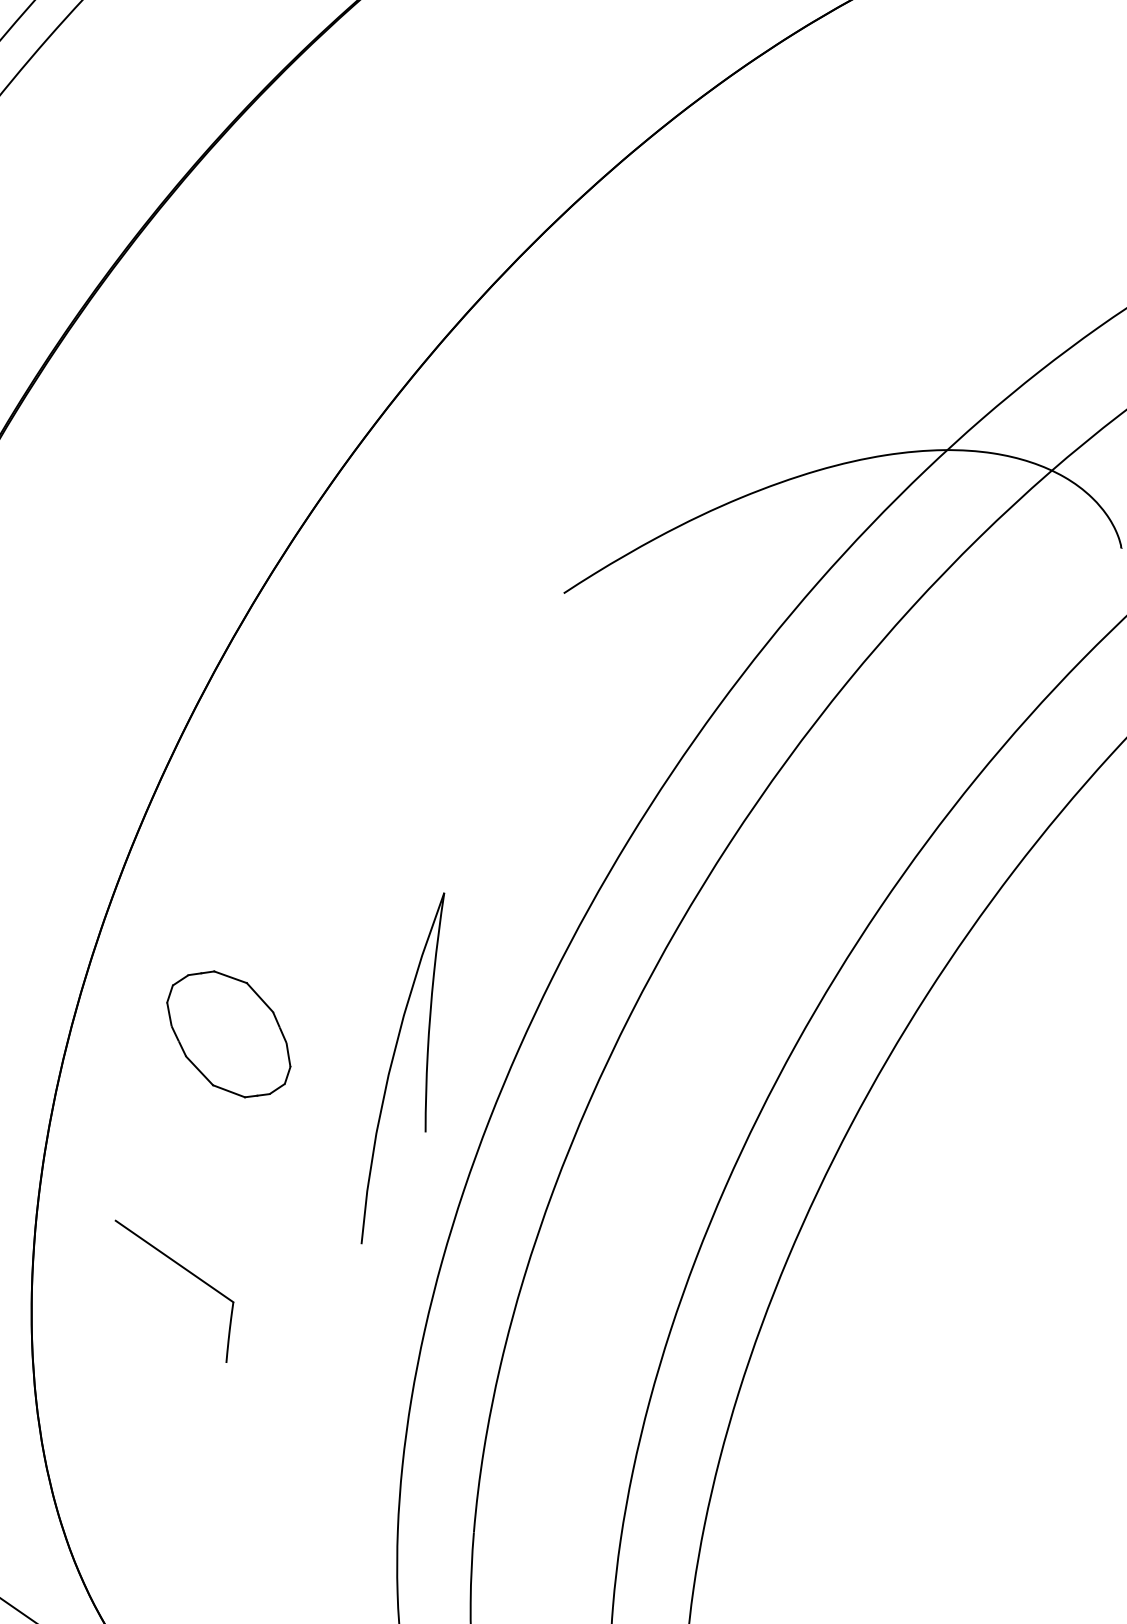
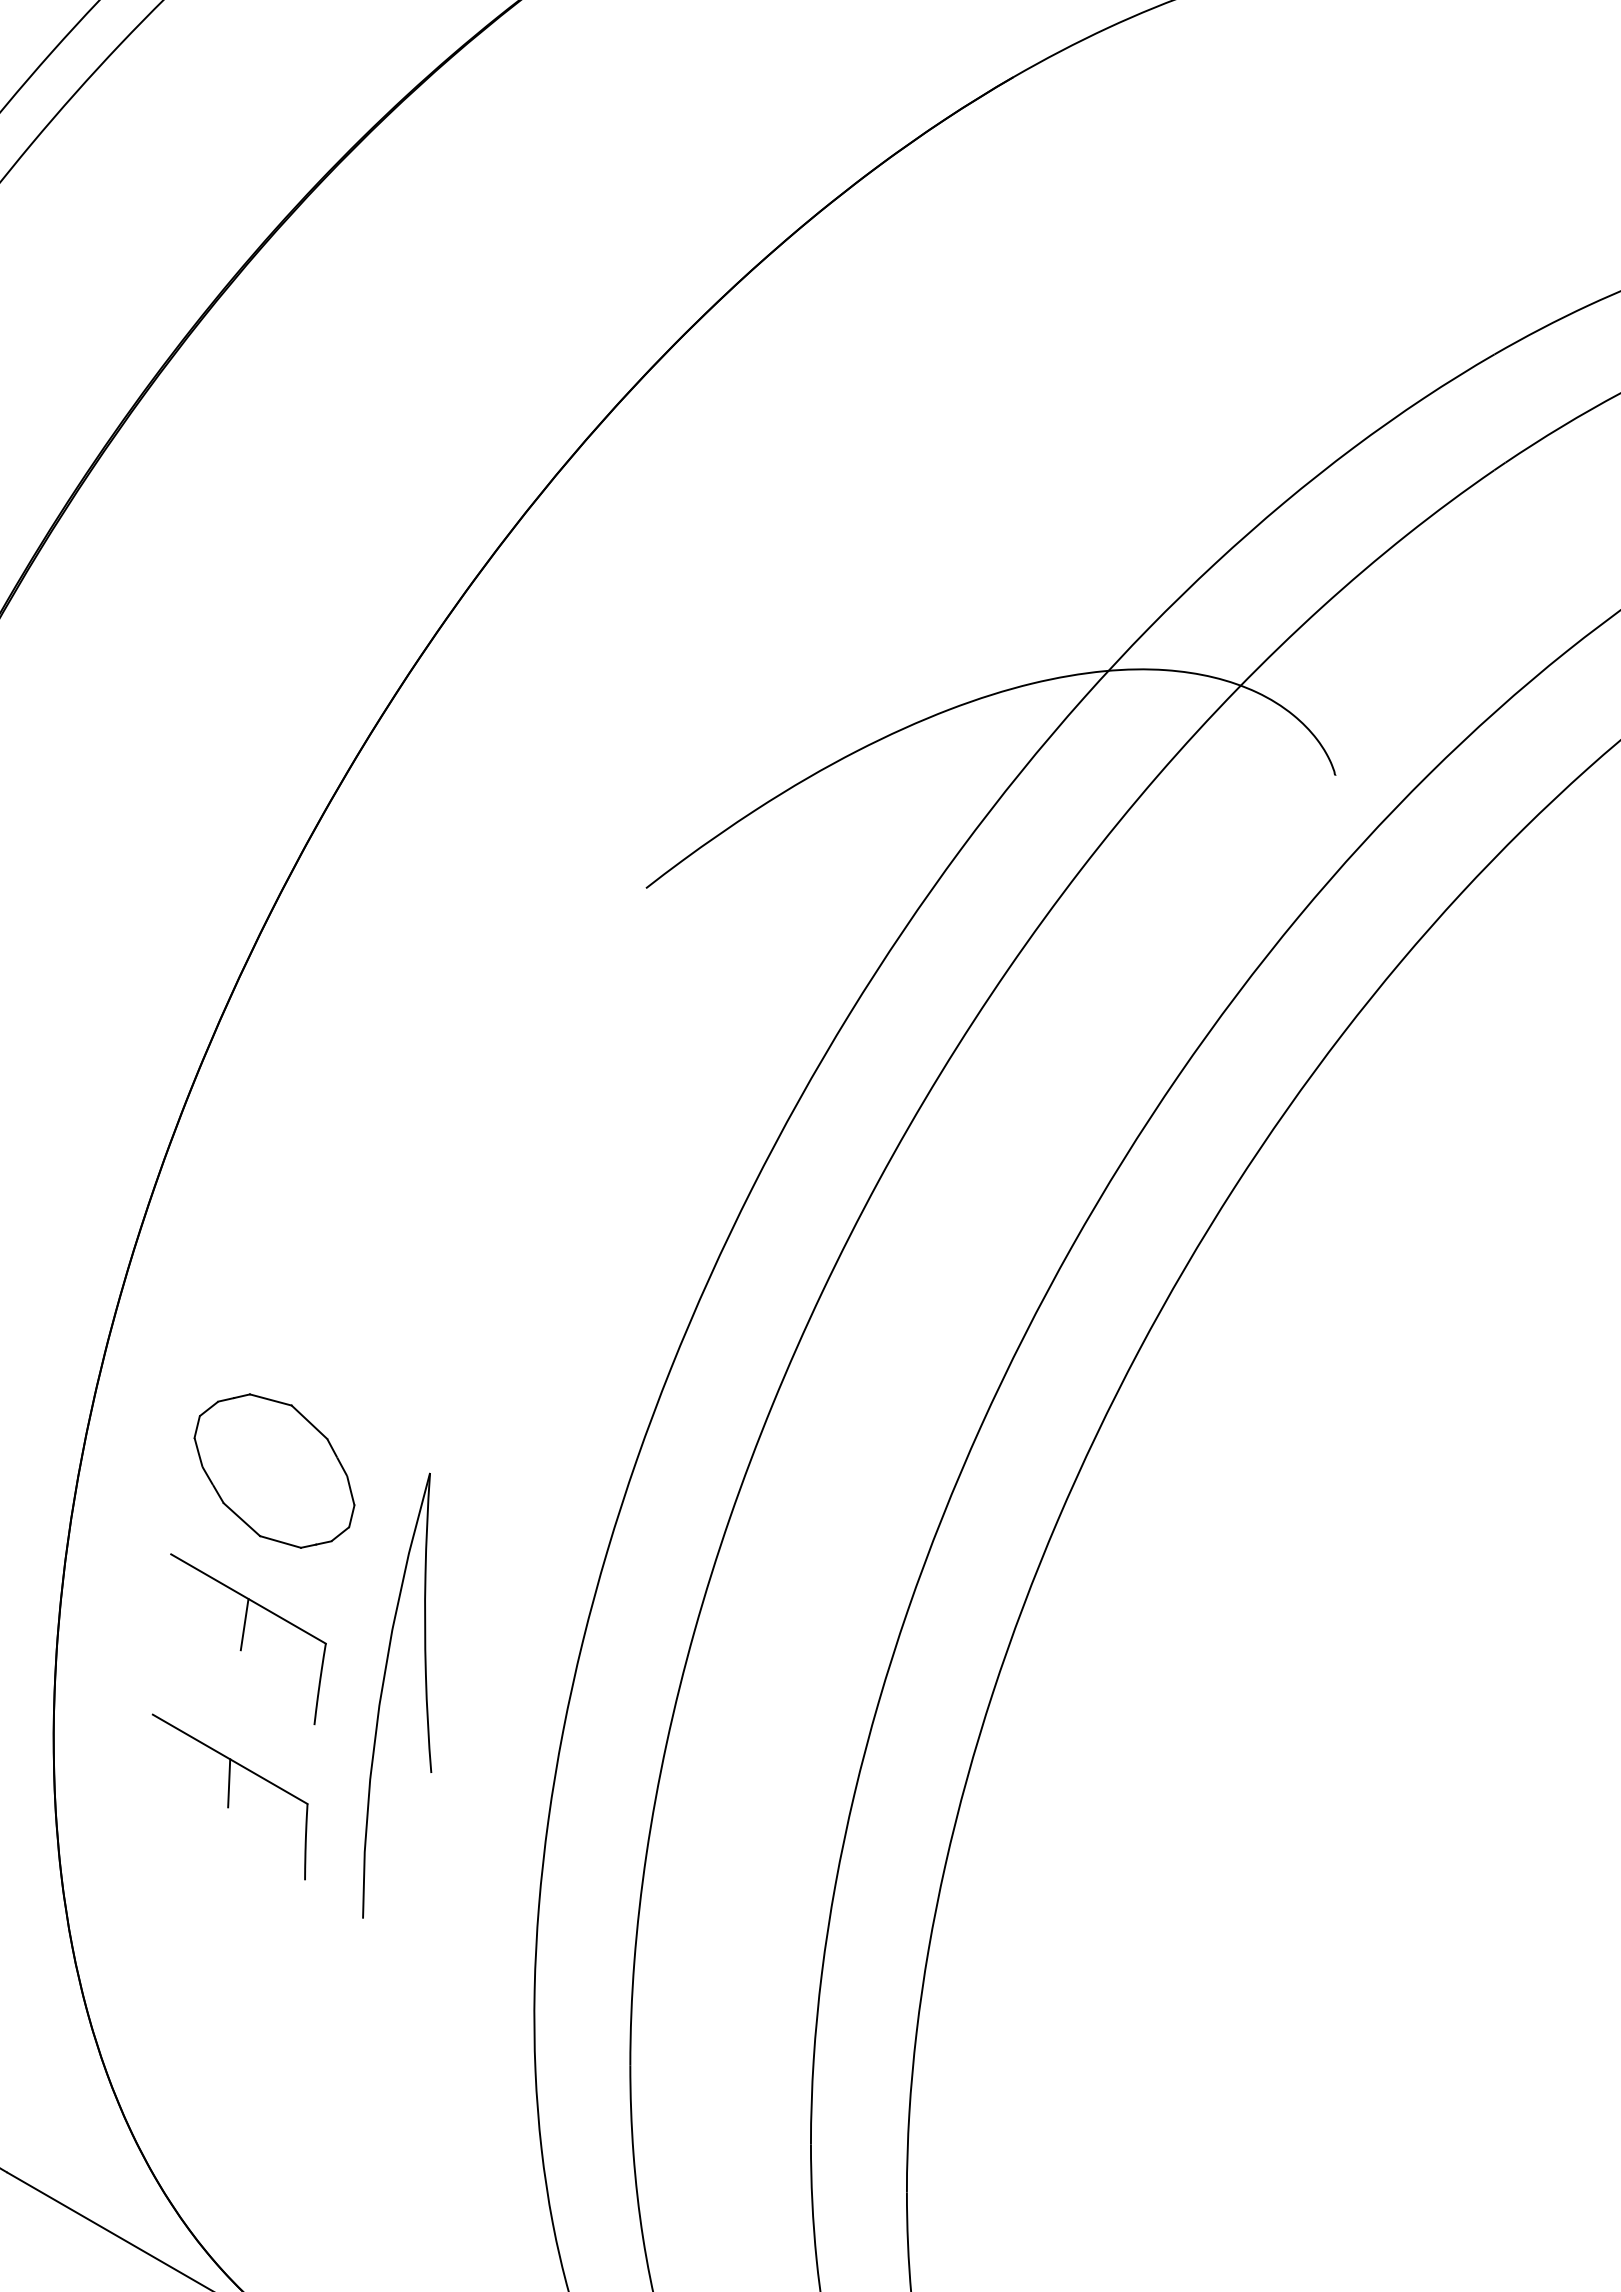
part: (391, 1066) -> (382, 1694), moved
part: (197, 1167) -> (248, 1639), added
line: (172, 1280) -> (229, 1783), added

